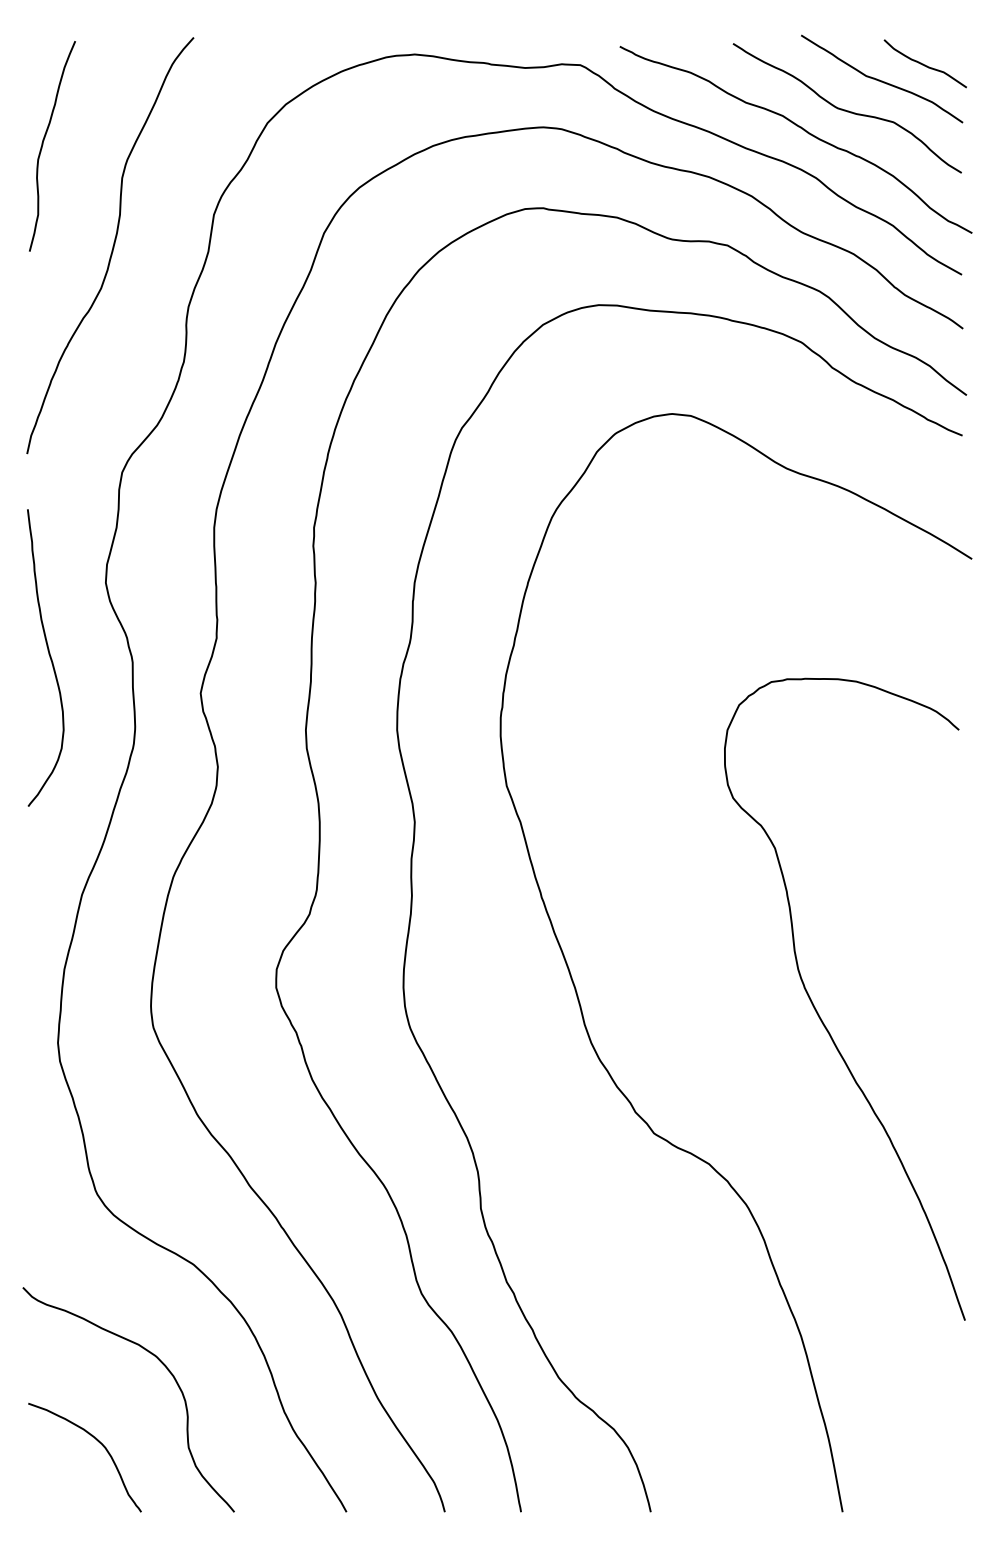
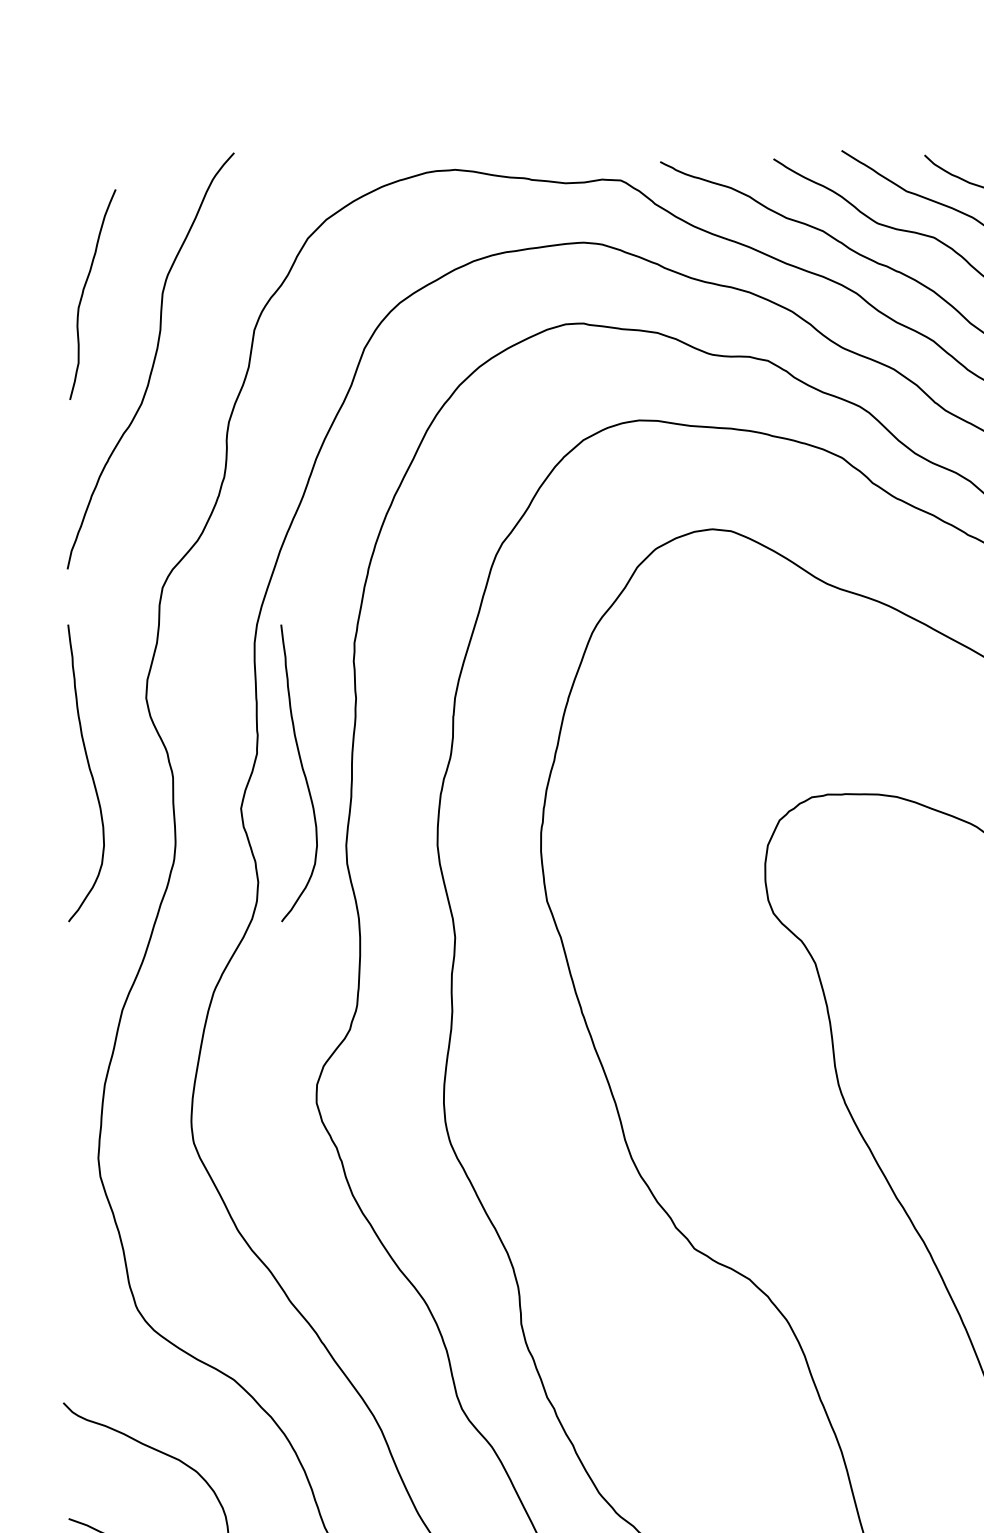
curve: (43, 145) -> (83, 293), moved
curve: (262, 657) -> (302, 772), added

